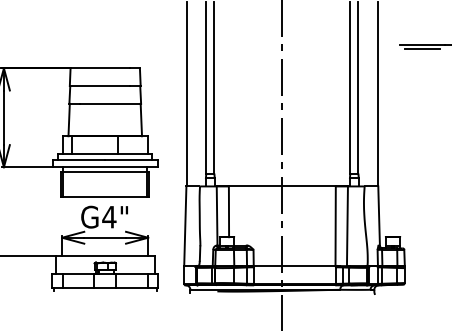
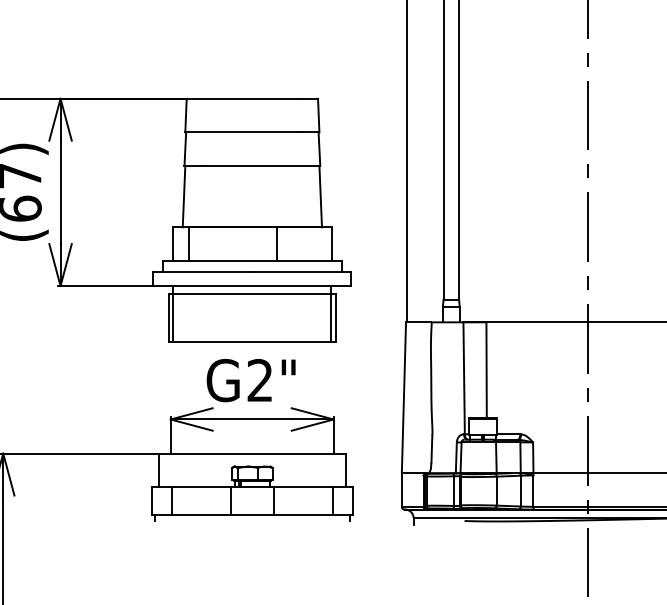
text: (109, 216) -> (260, 379), G4" -> G2"

